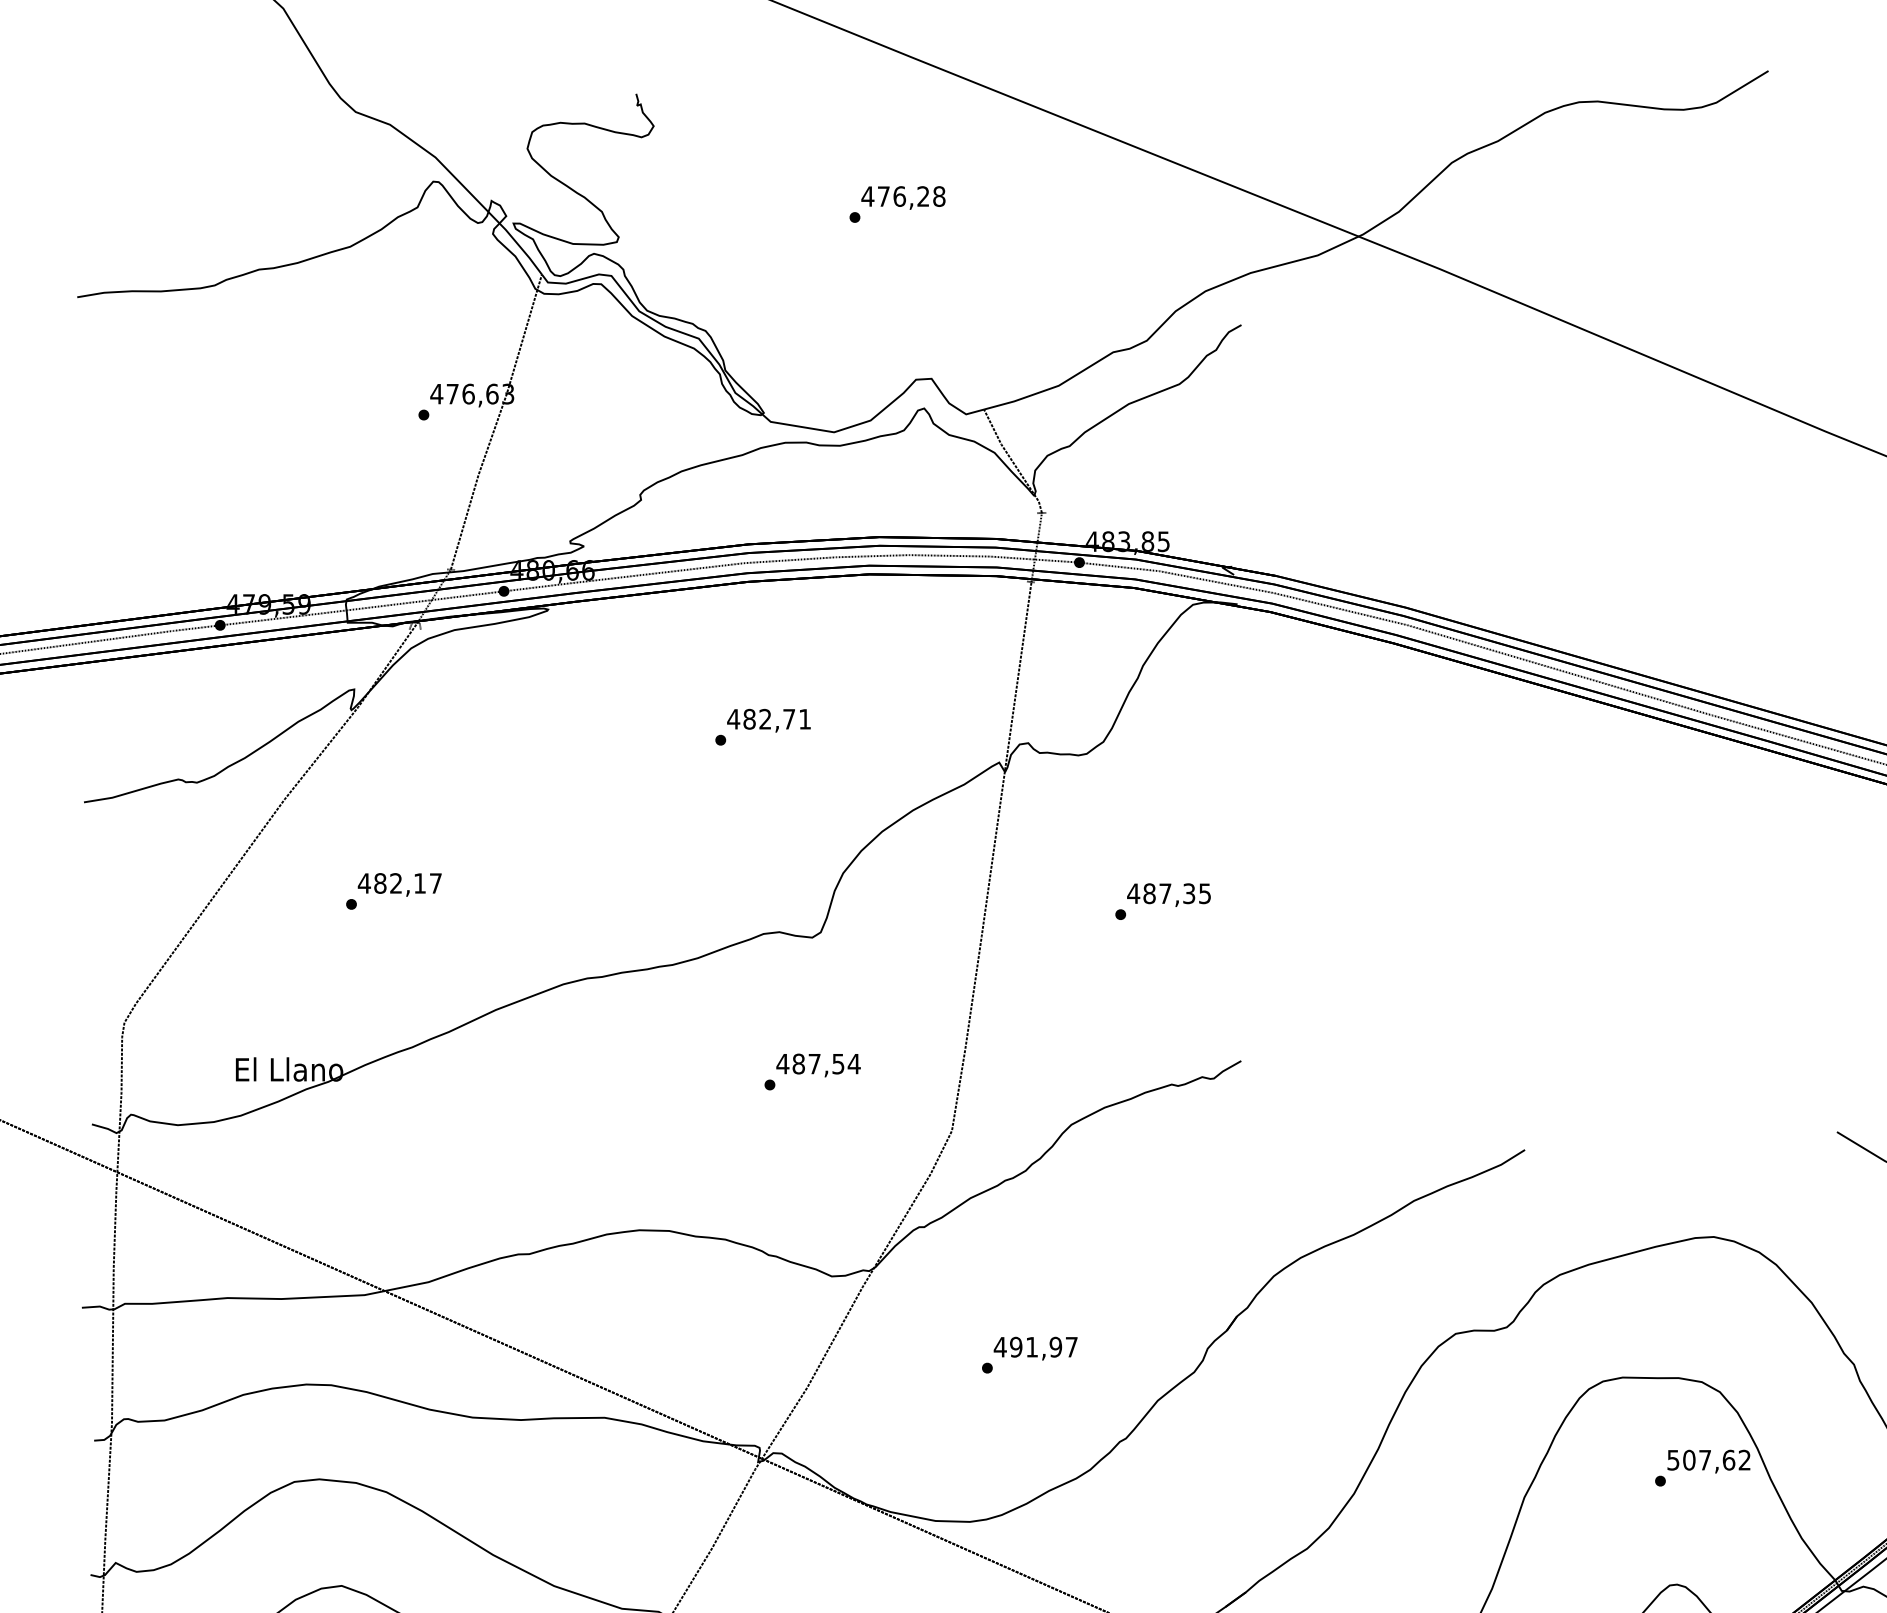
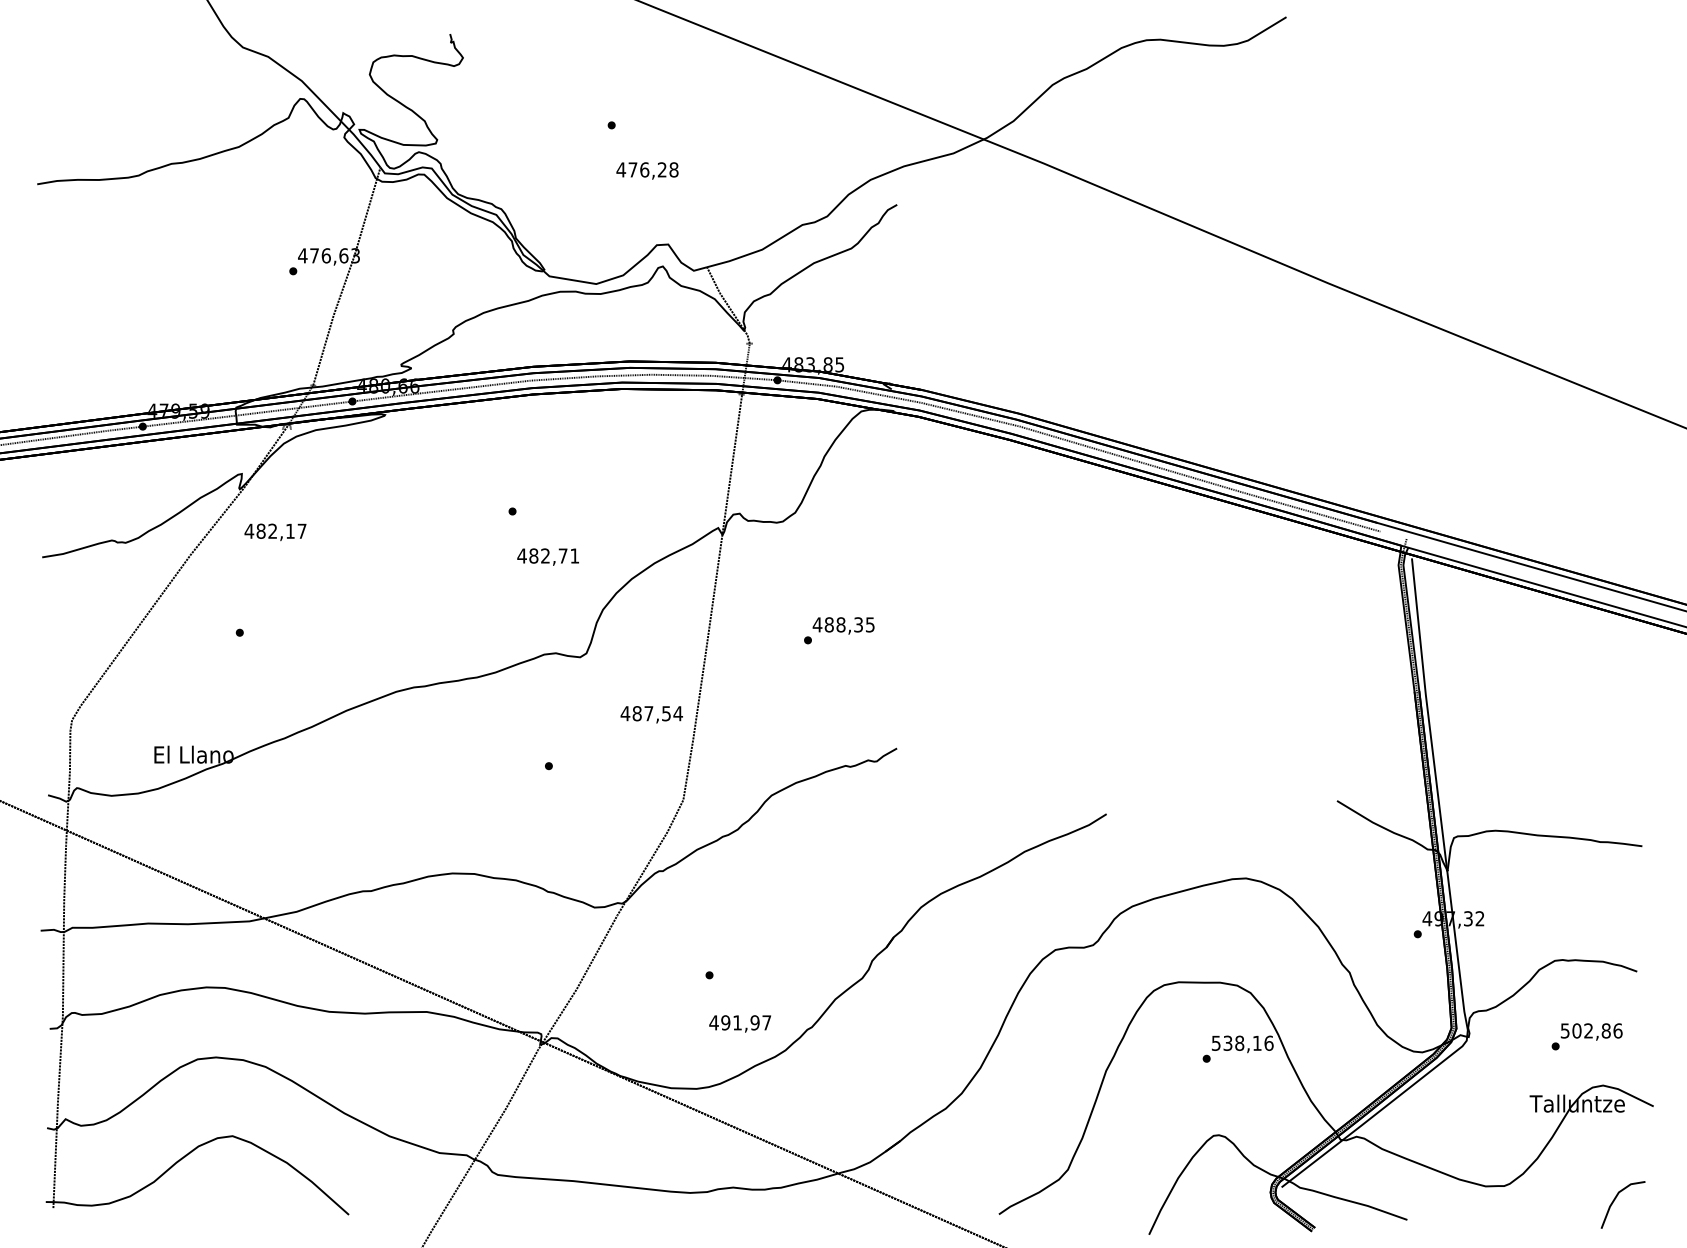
text: (903, 197) -> (647, 170), moved
text: (768, 719) -> (547, 556), moved
text: (399, 885) -> (275, 532), moved
text: (1164, 893) -> (840, 624), 487,35 -> 488,35
text: (818, 1065) -> (651, 714), moved
text: (1034, 1348) -> (739, 1023), moved
text: (1717, 1459) -> (1248, 1042), 507,62 -> 538,16

